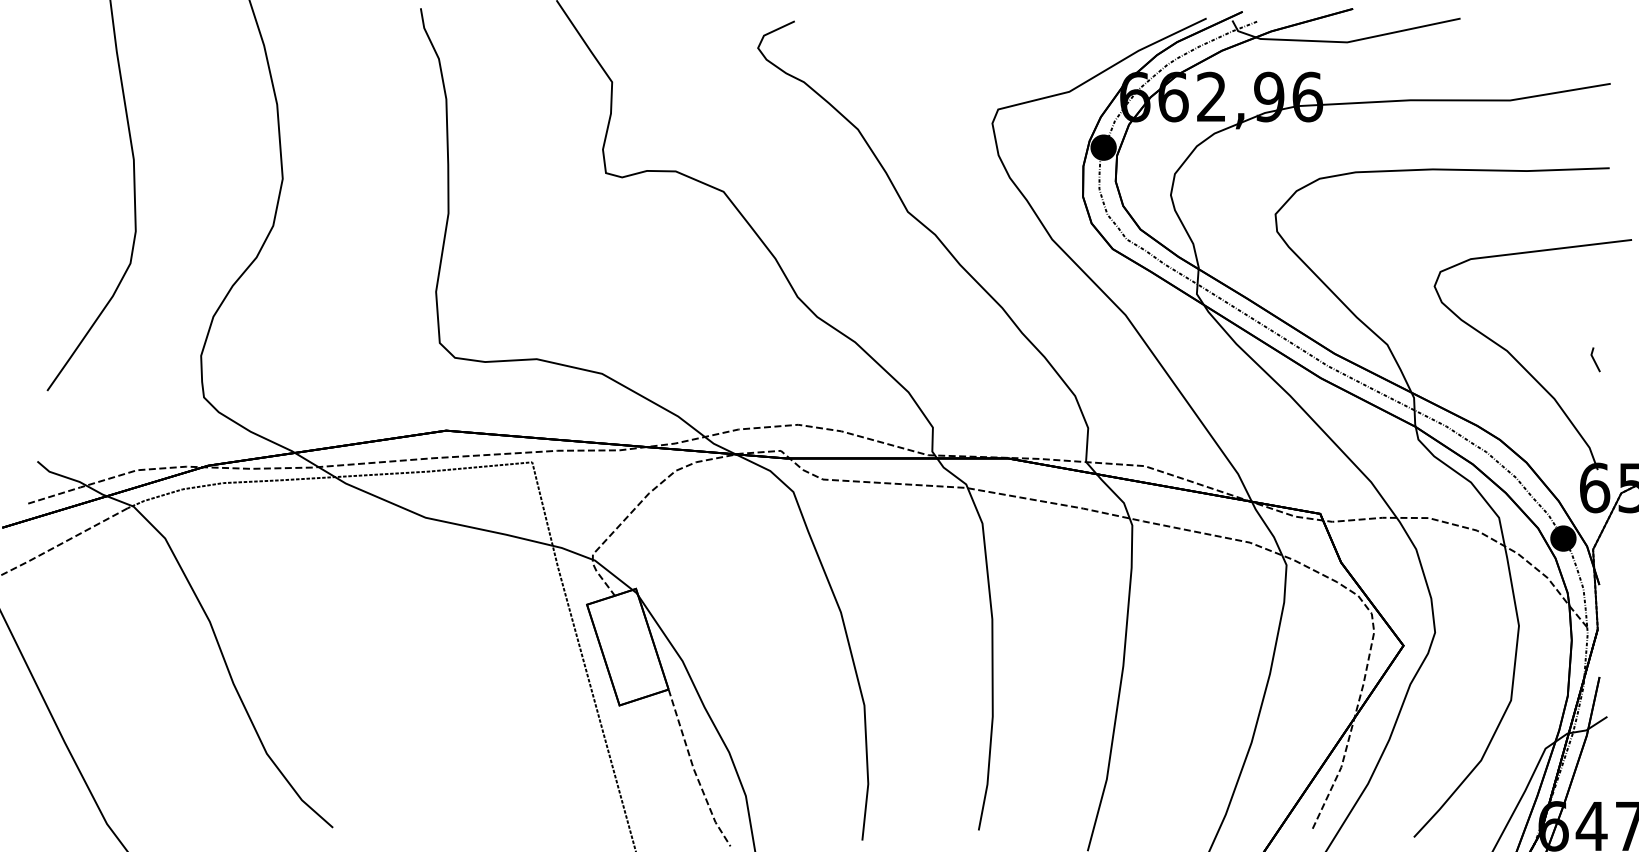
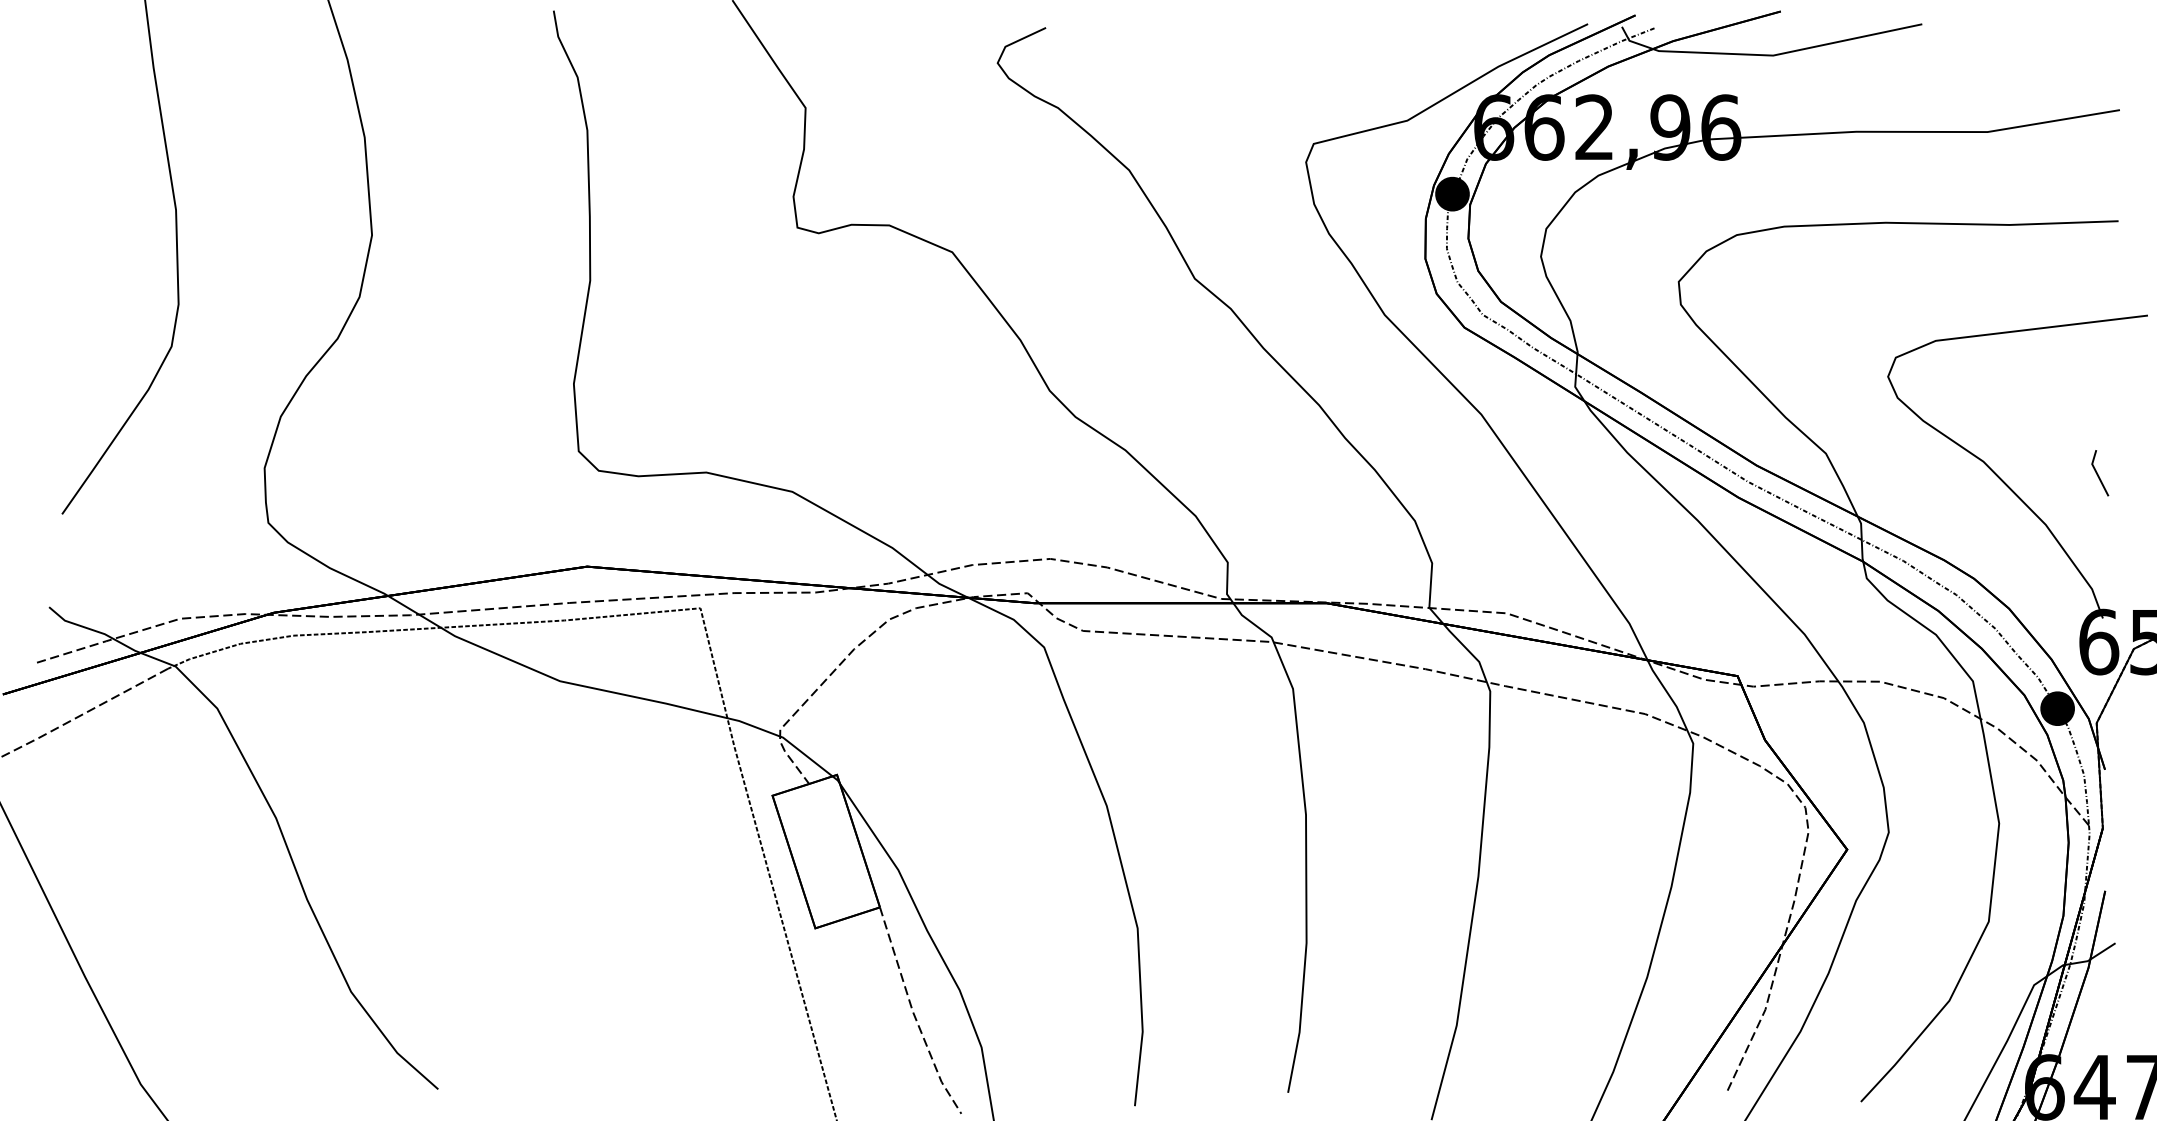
part: (1595, 359) -> (2099, 472), size x1.43

